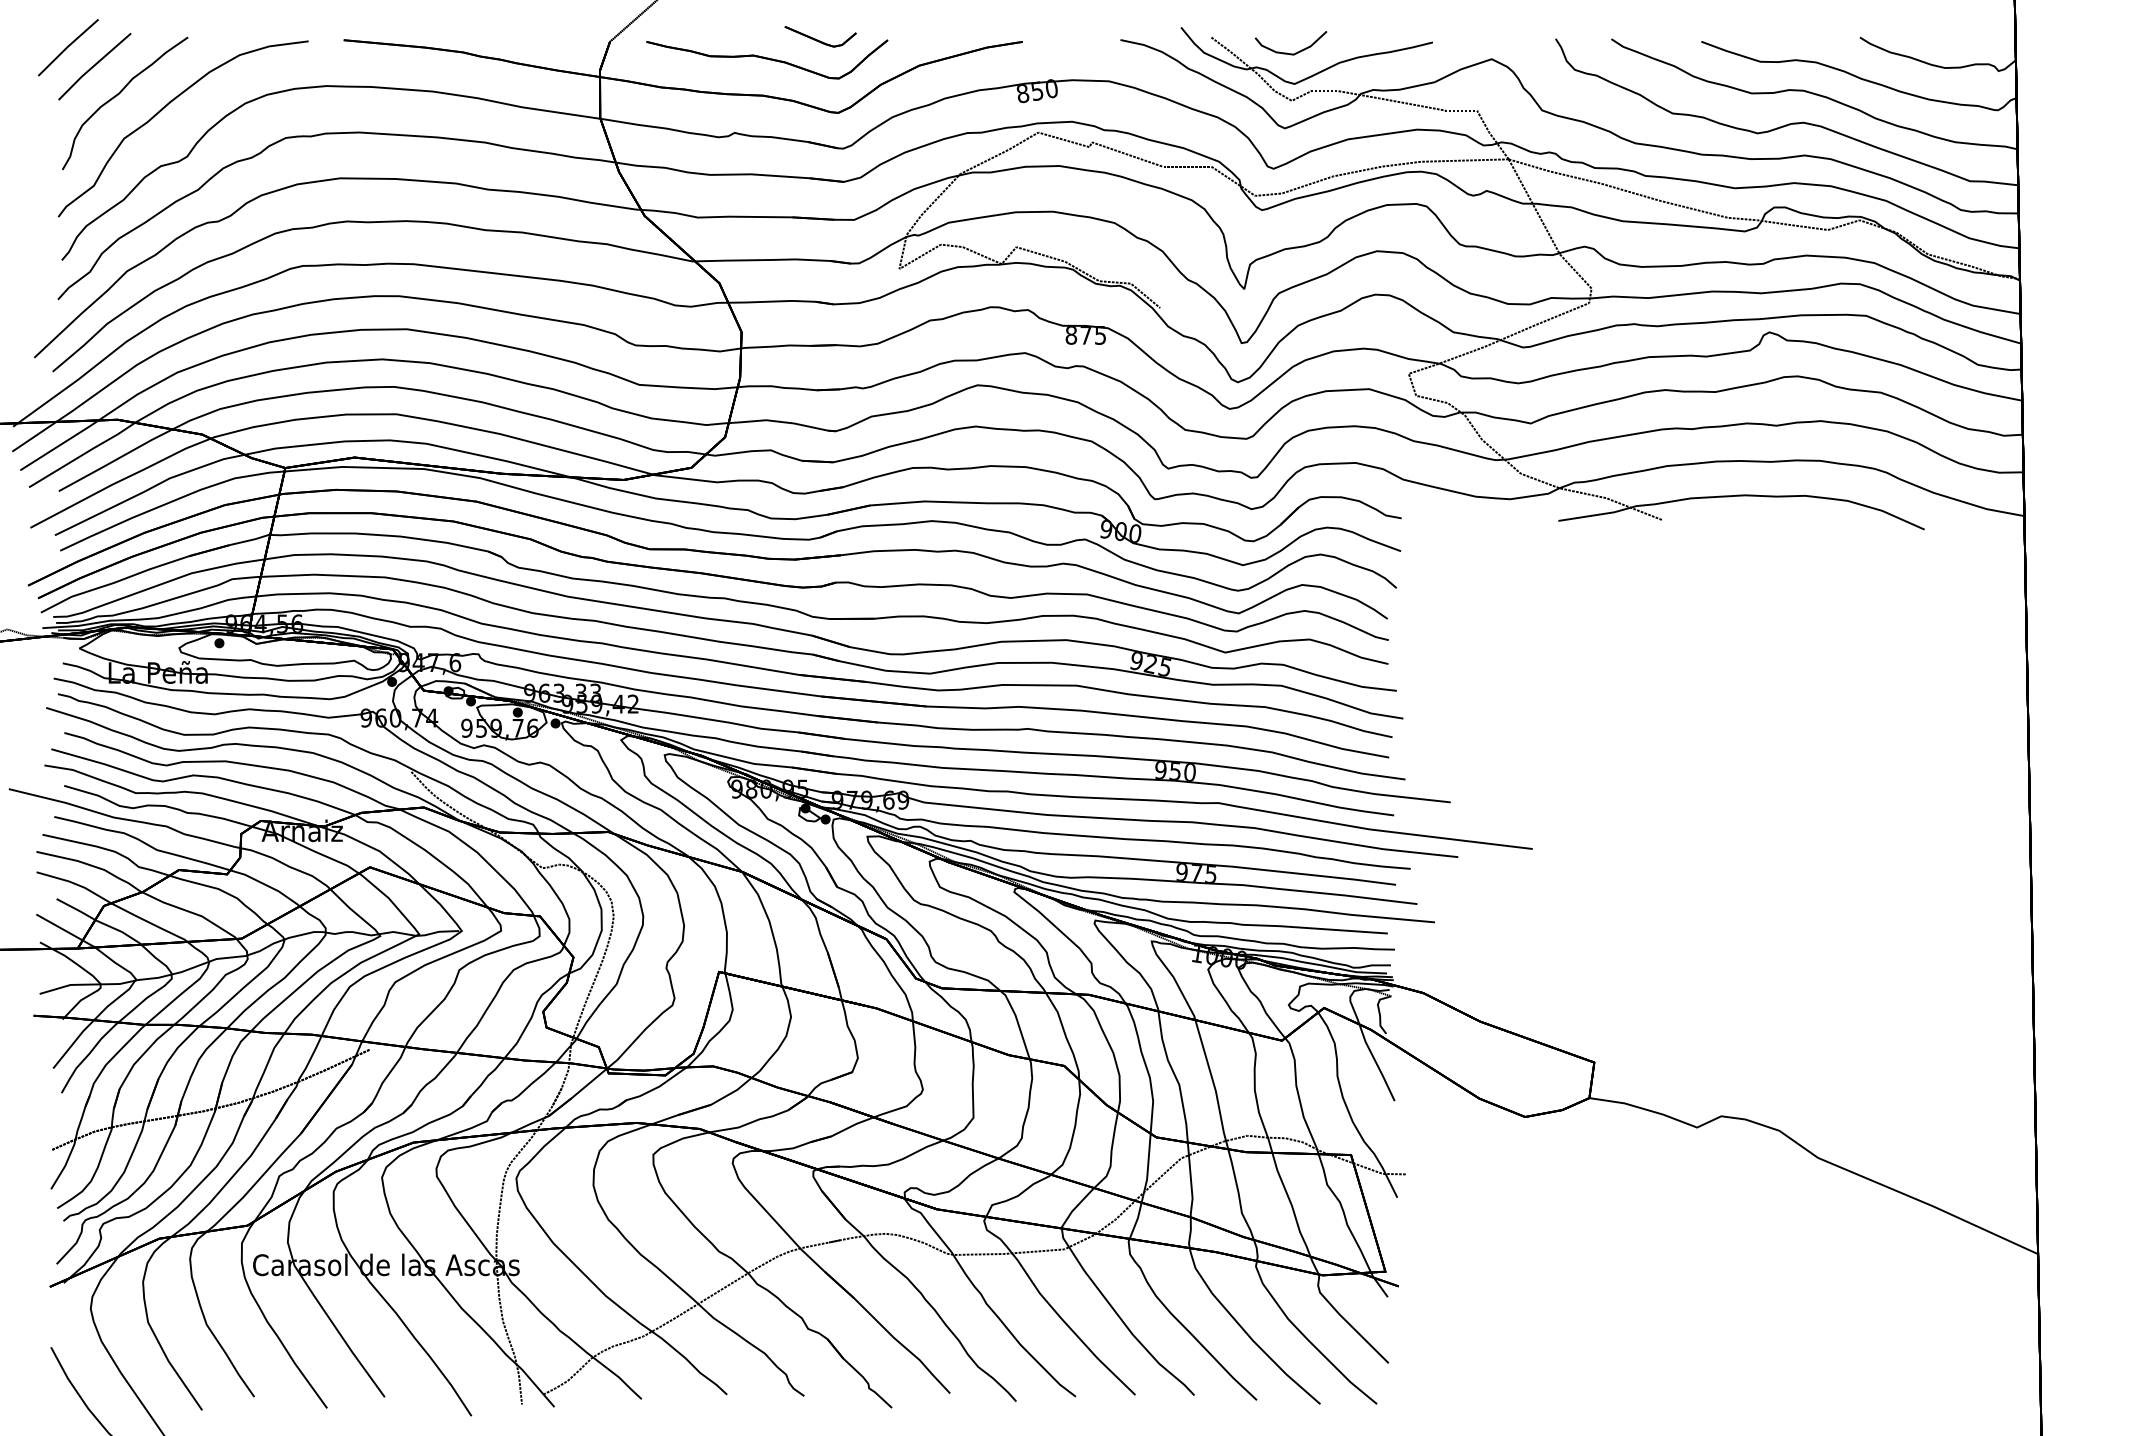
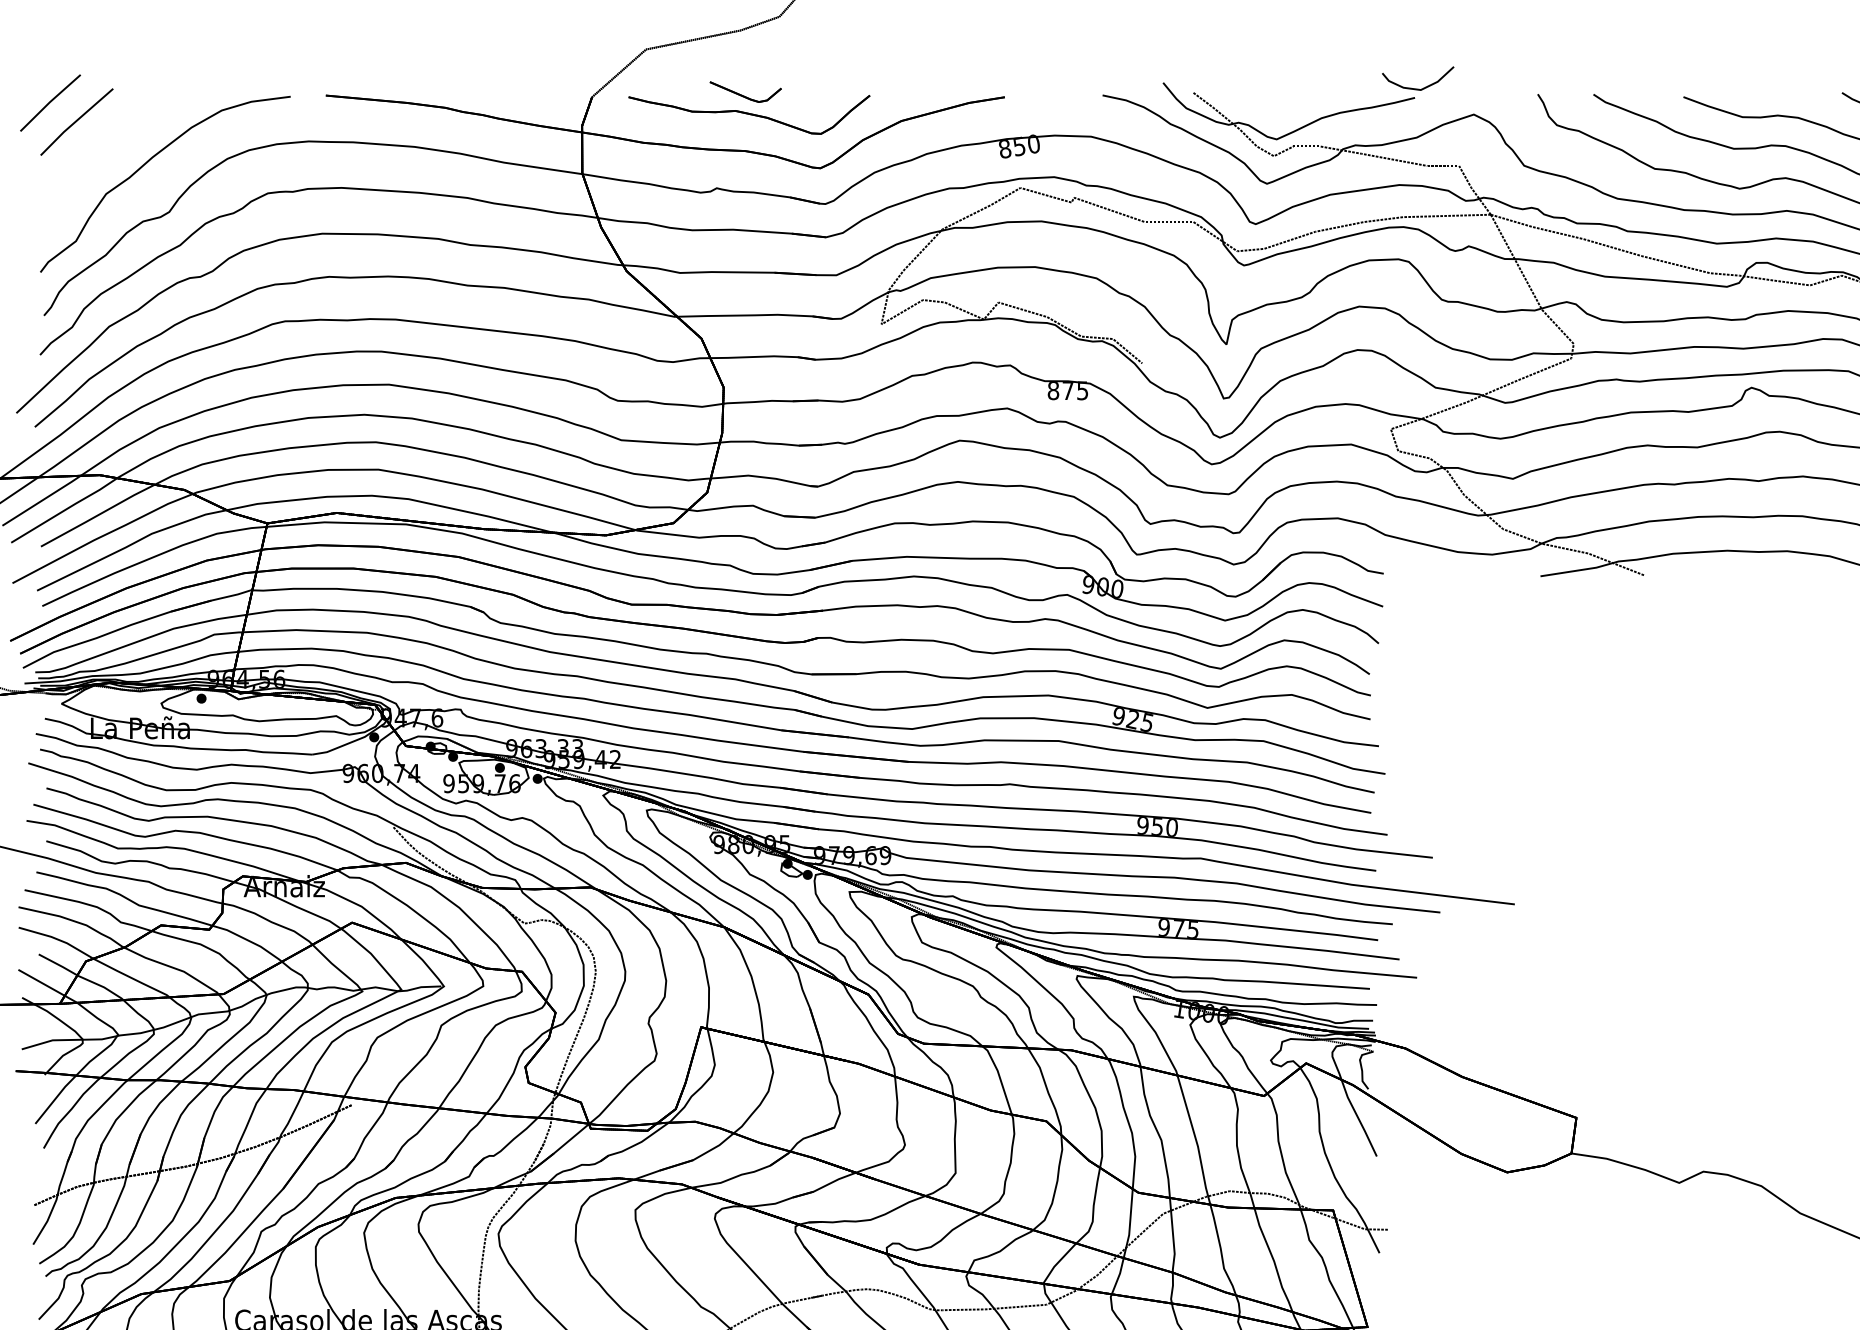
part: (820, 36) -> (745, 91), moved
curve: (1287, 52) -> (1414, 87), moved
curve: (118, 95) -> (100, 150), removed

